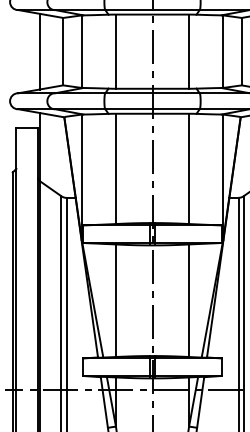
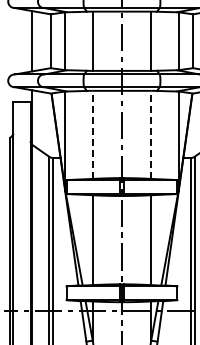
line: (115, 168) -> (92, 134), solid -> dashed
line: (189, 168) -> (151, 134), solid -> dashed

